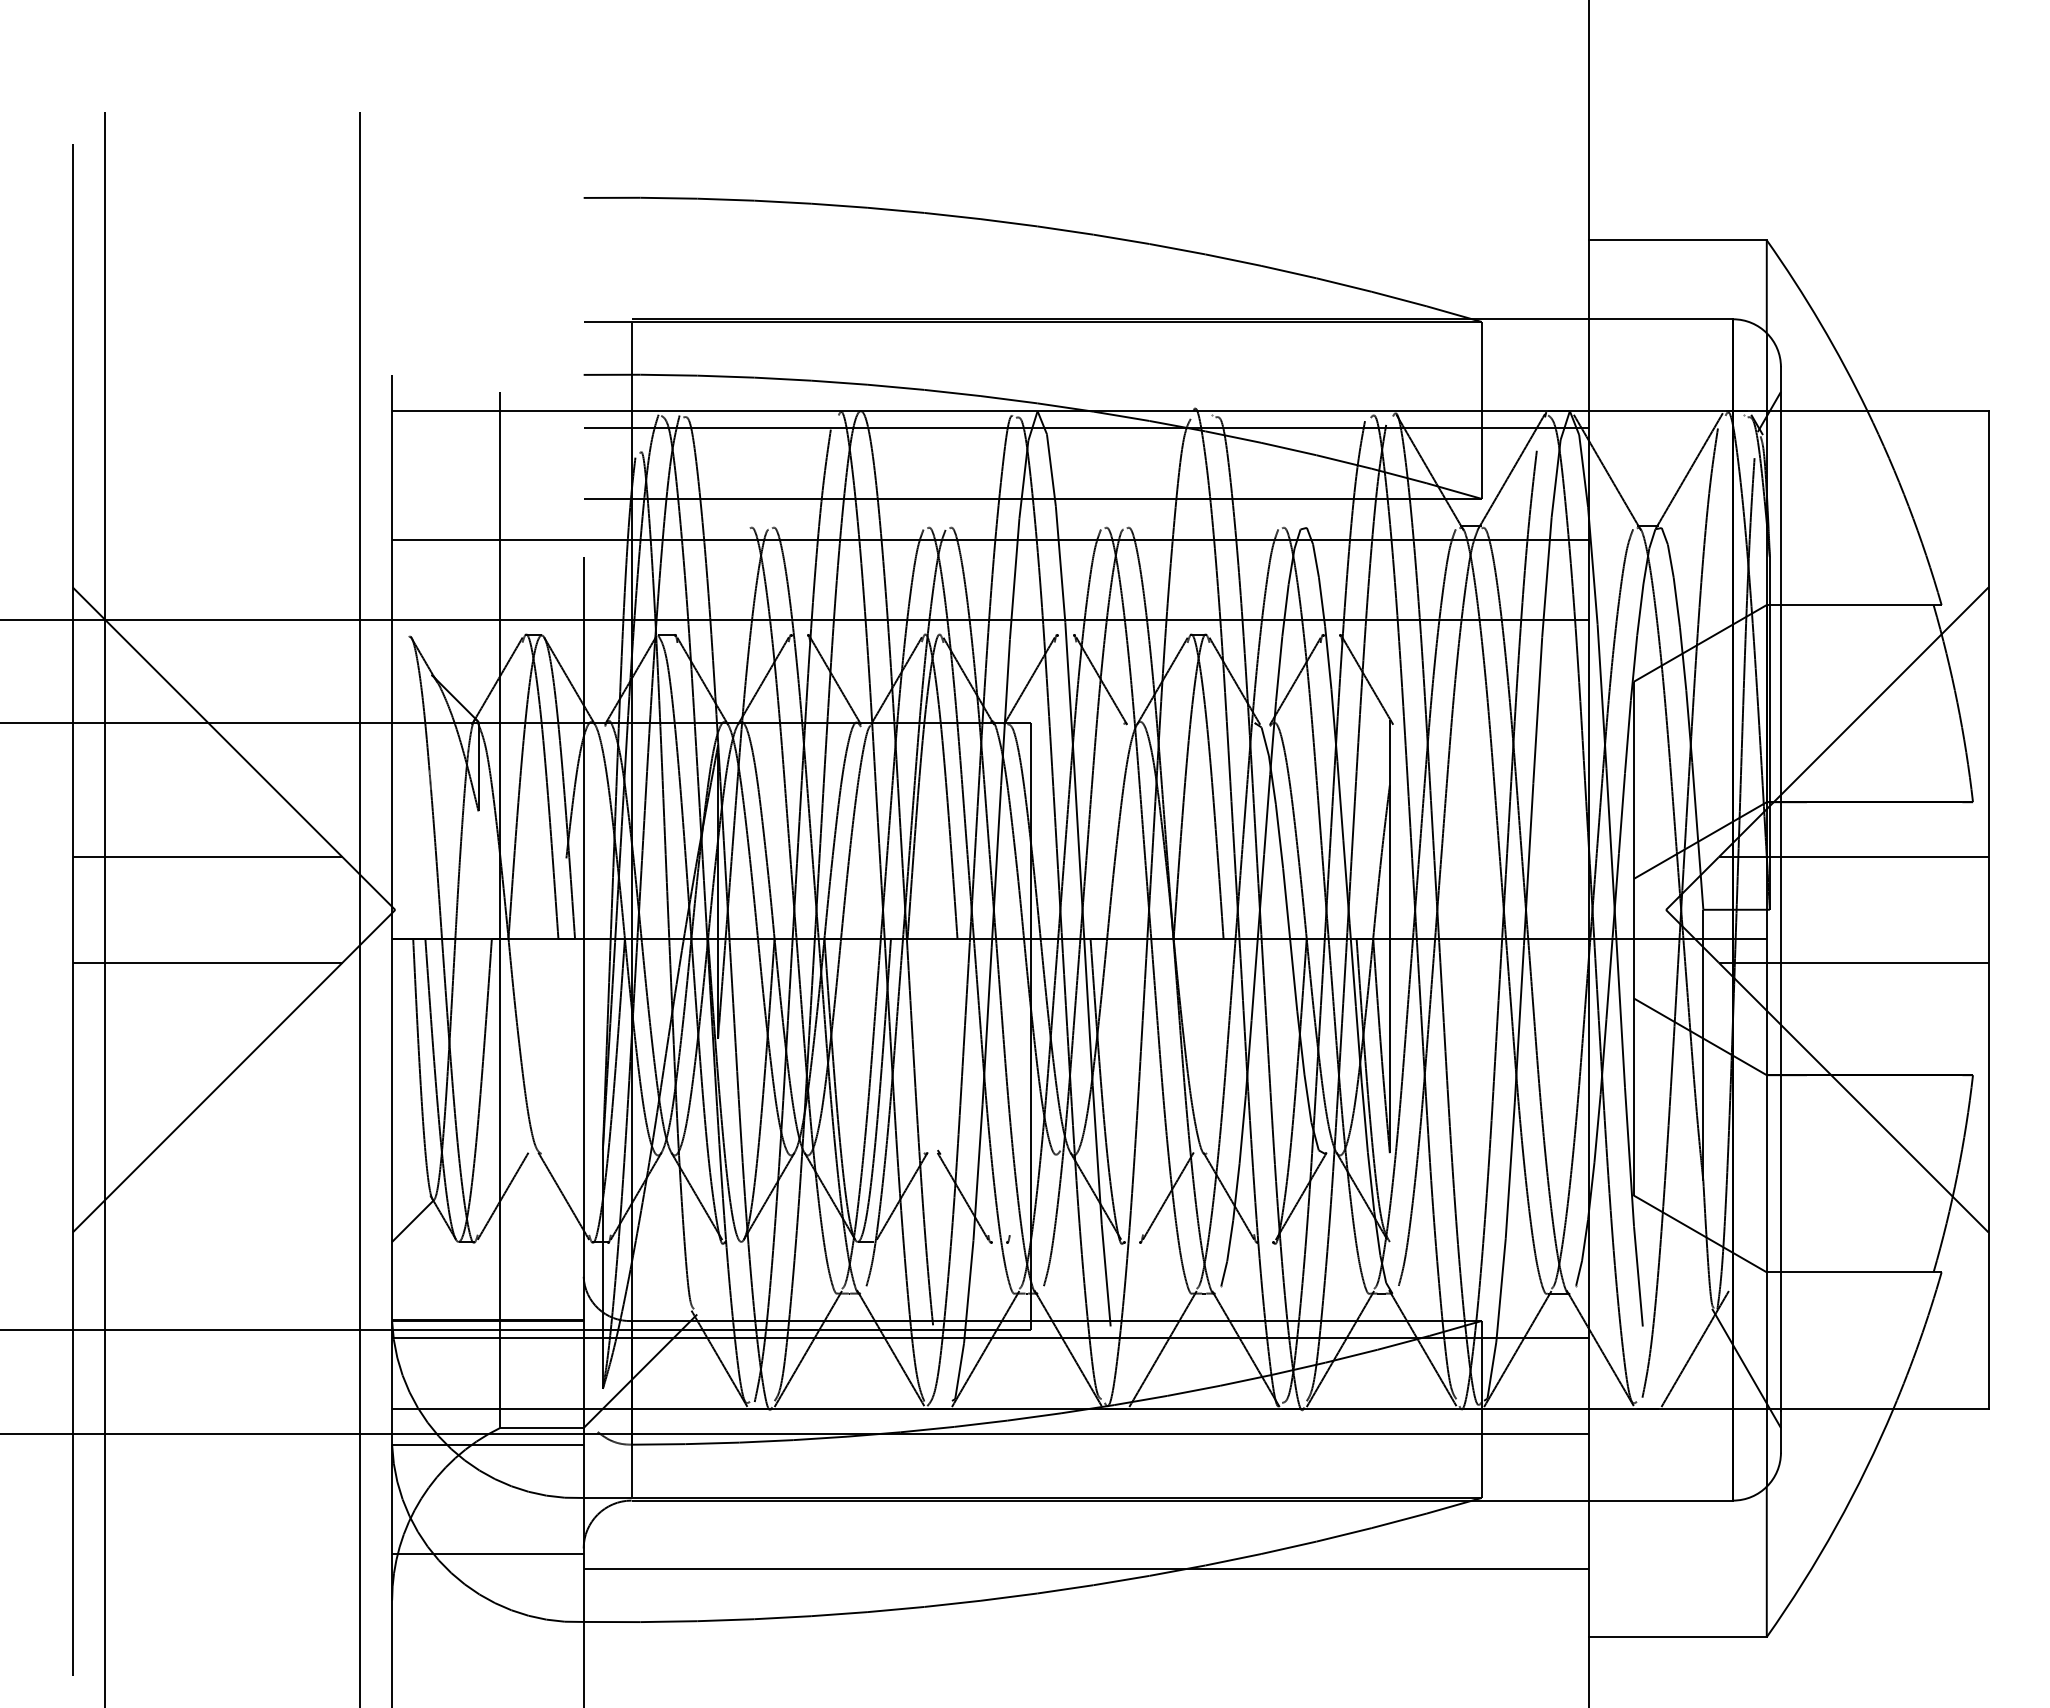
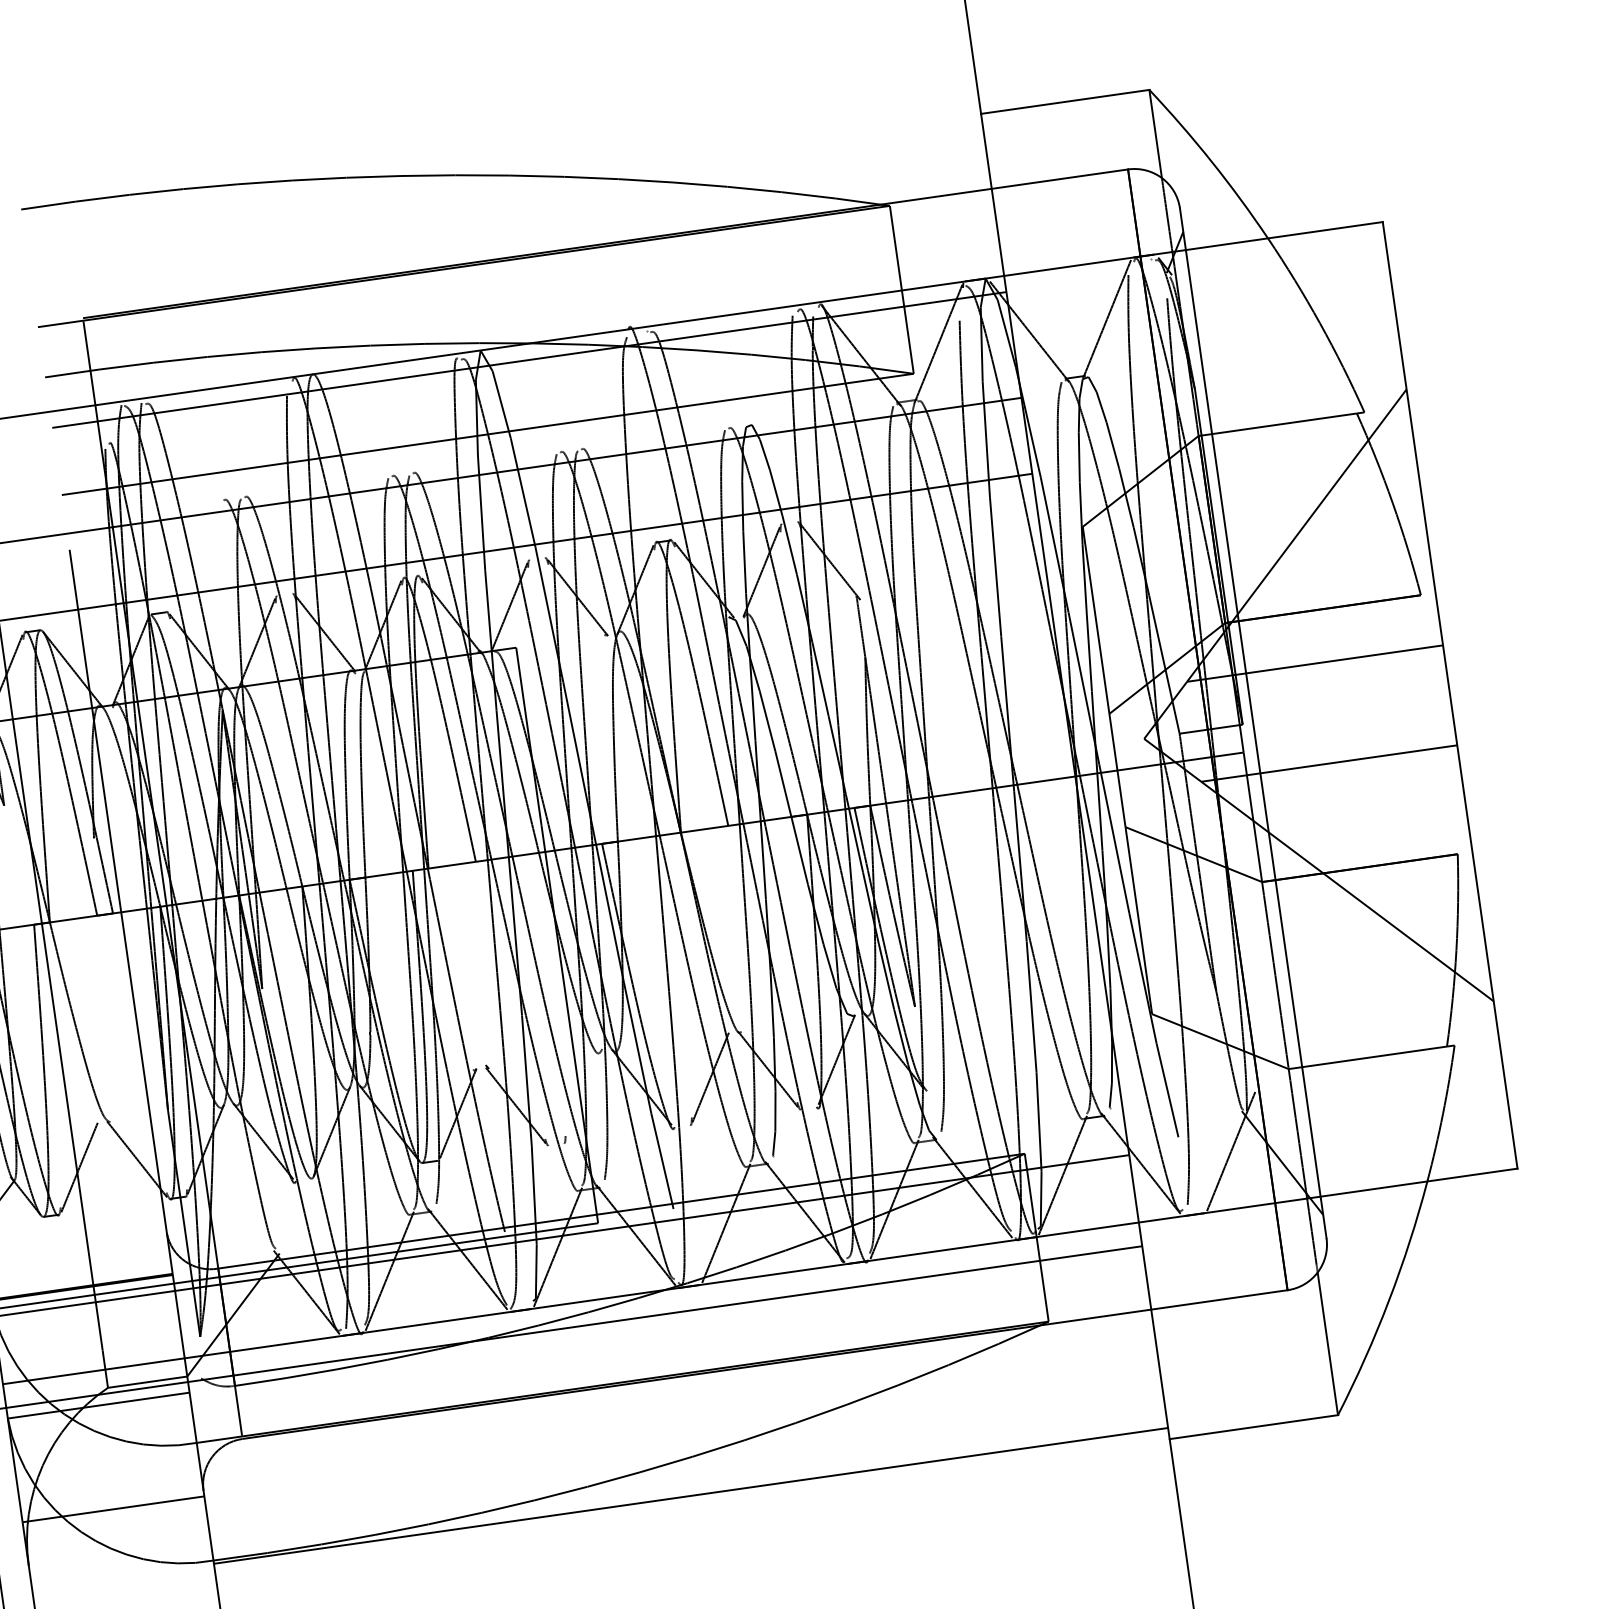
line: (1086, 1569) -> (691, 1496), moved

